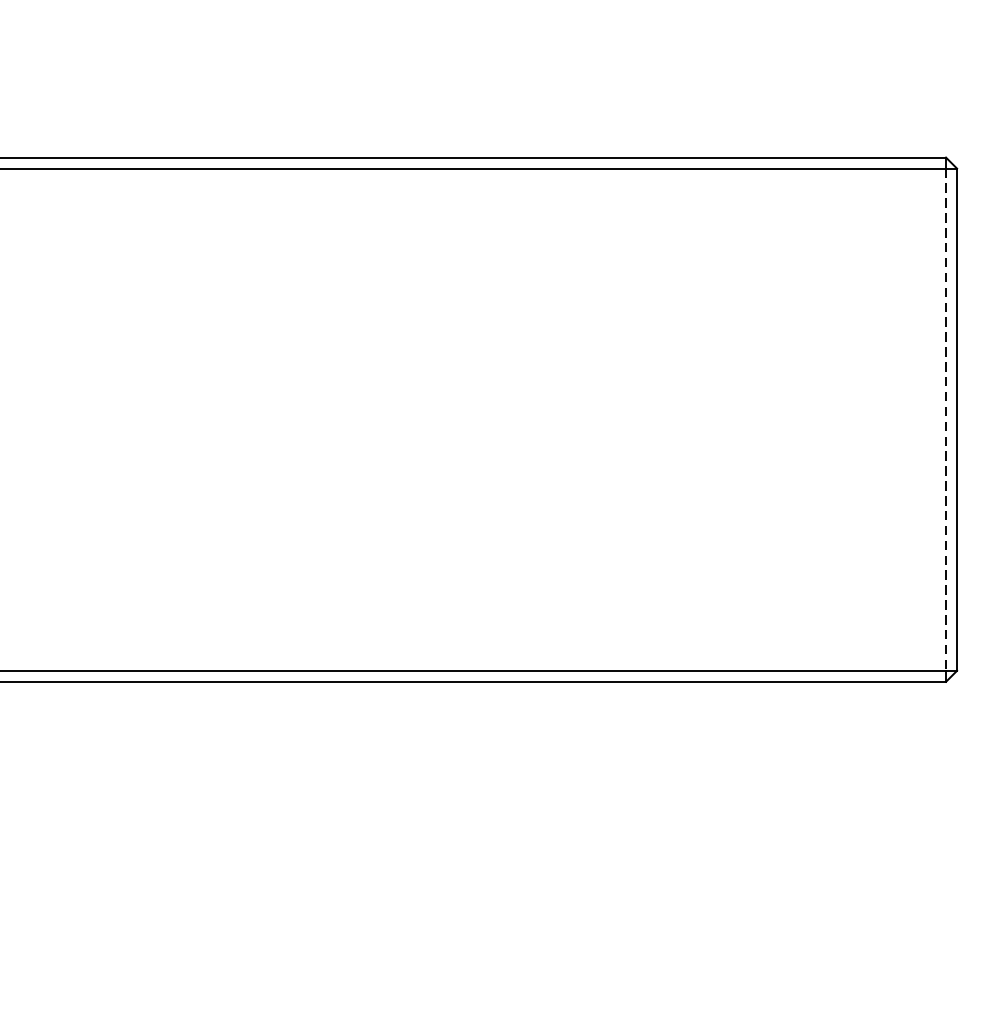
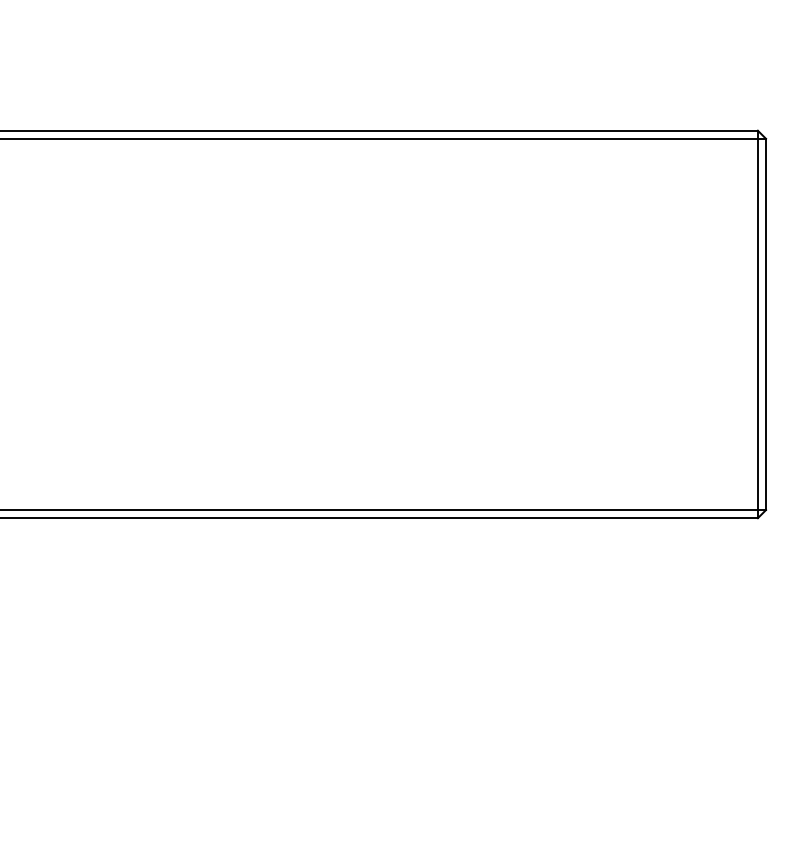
line: (945, 419) -> (757, 324), dashed -> solid

